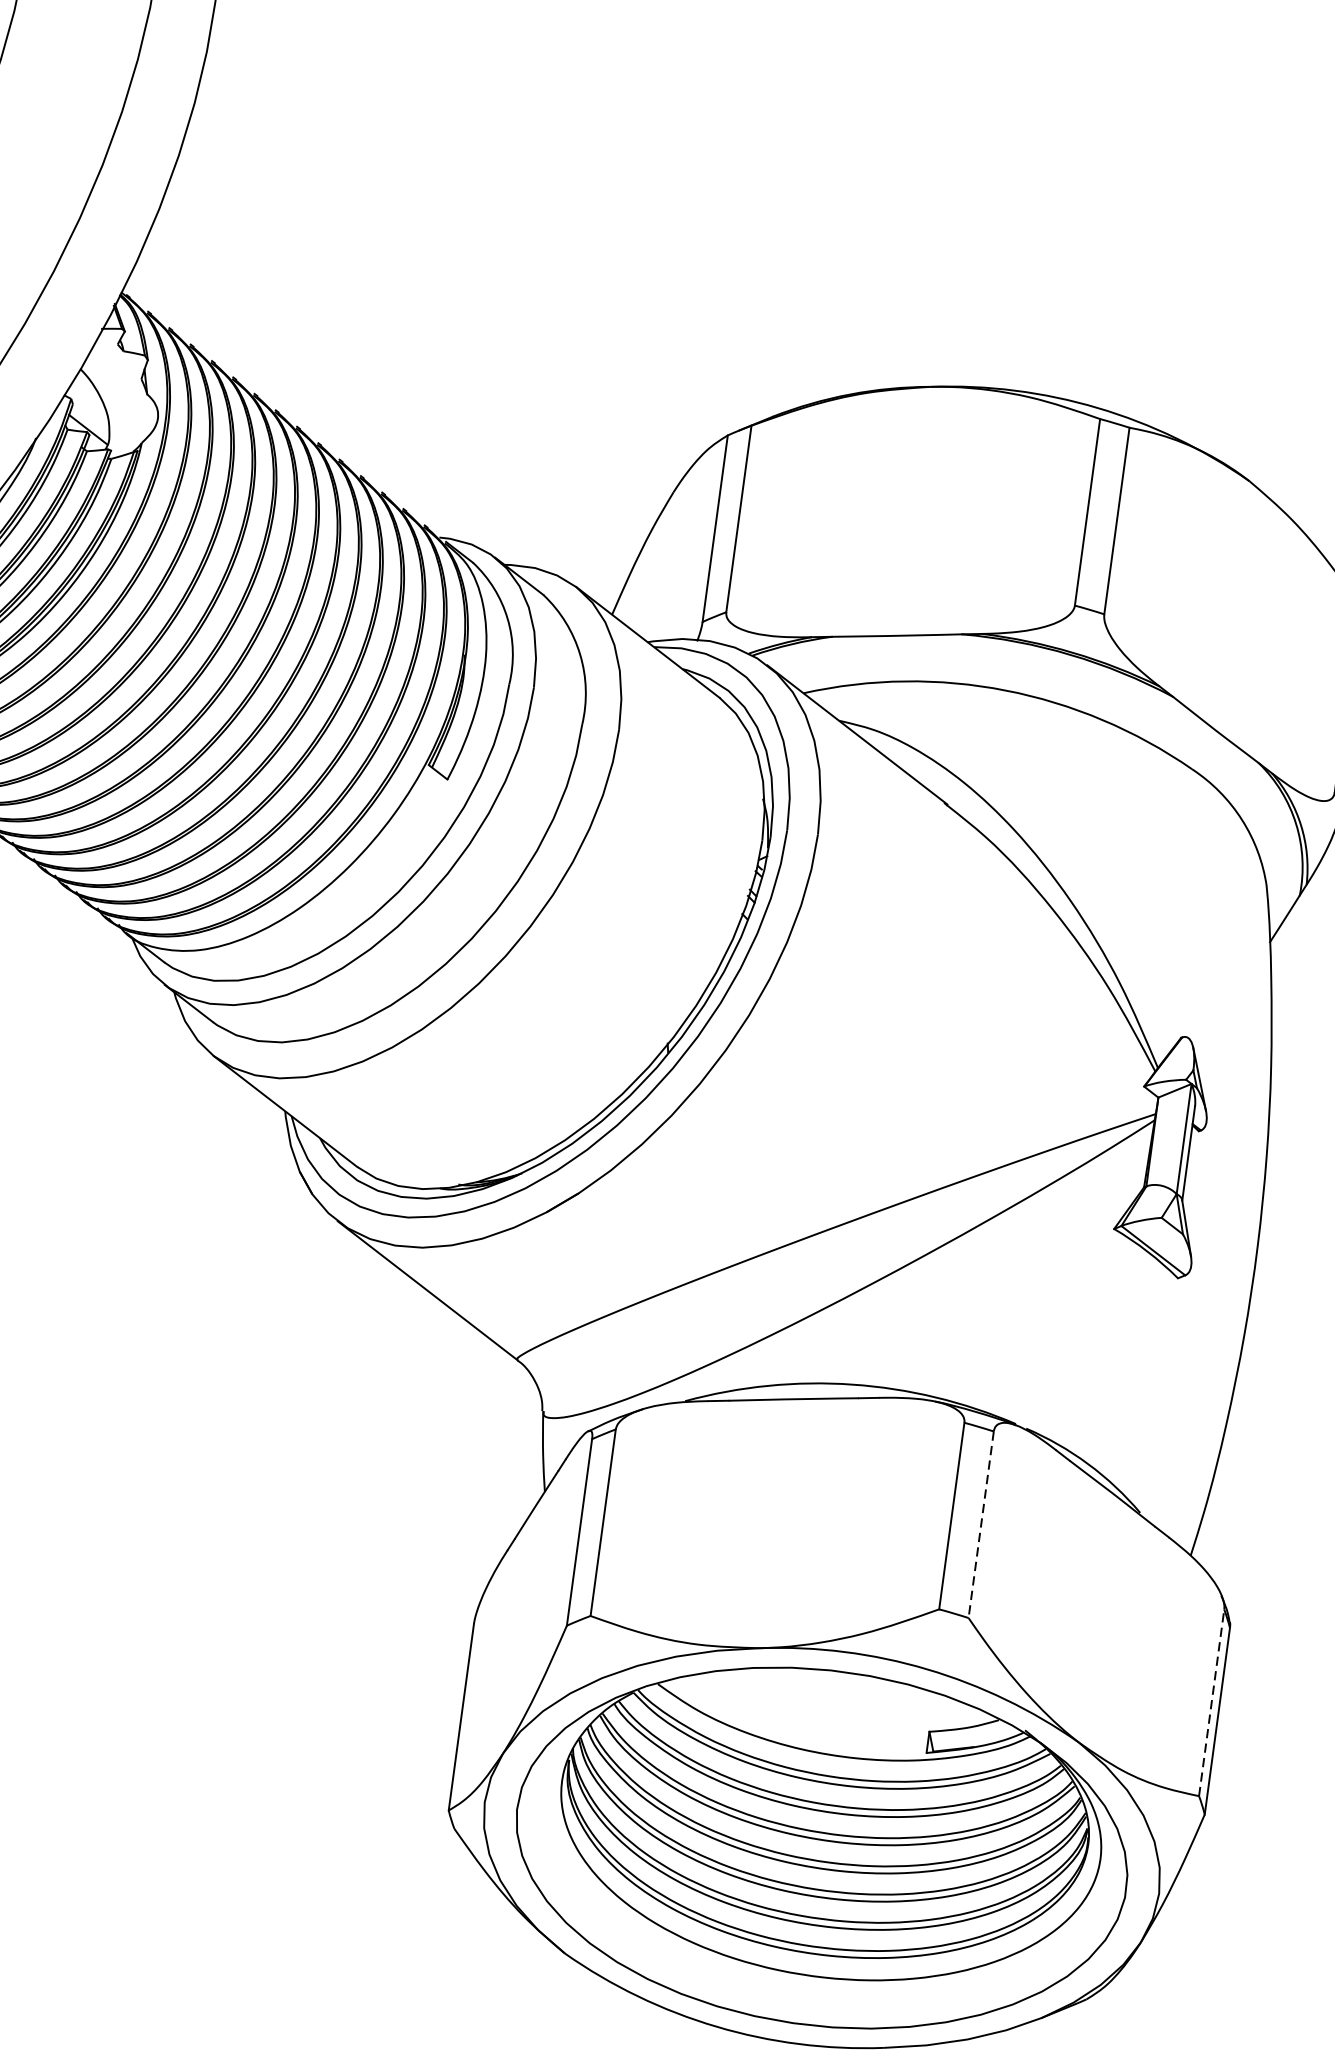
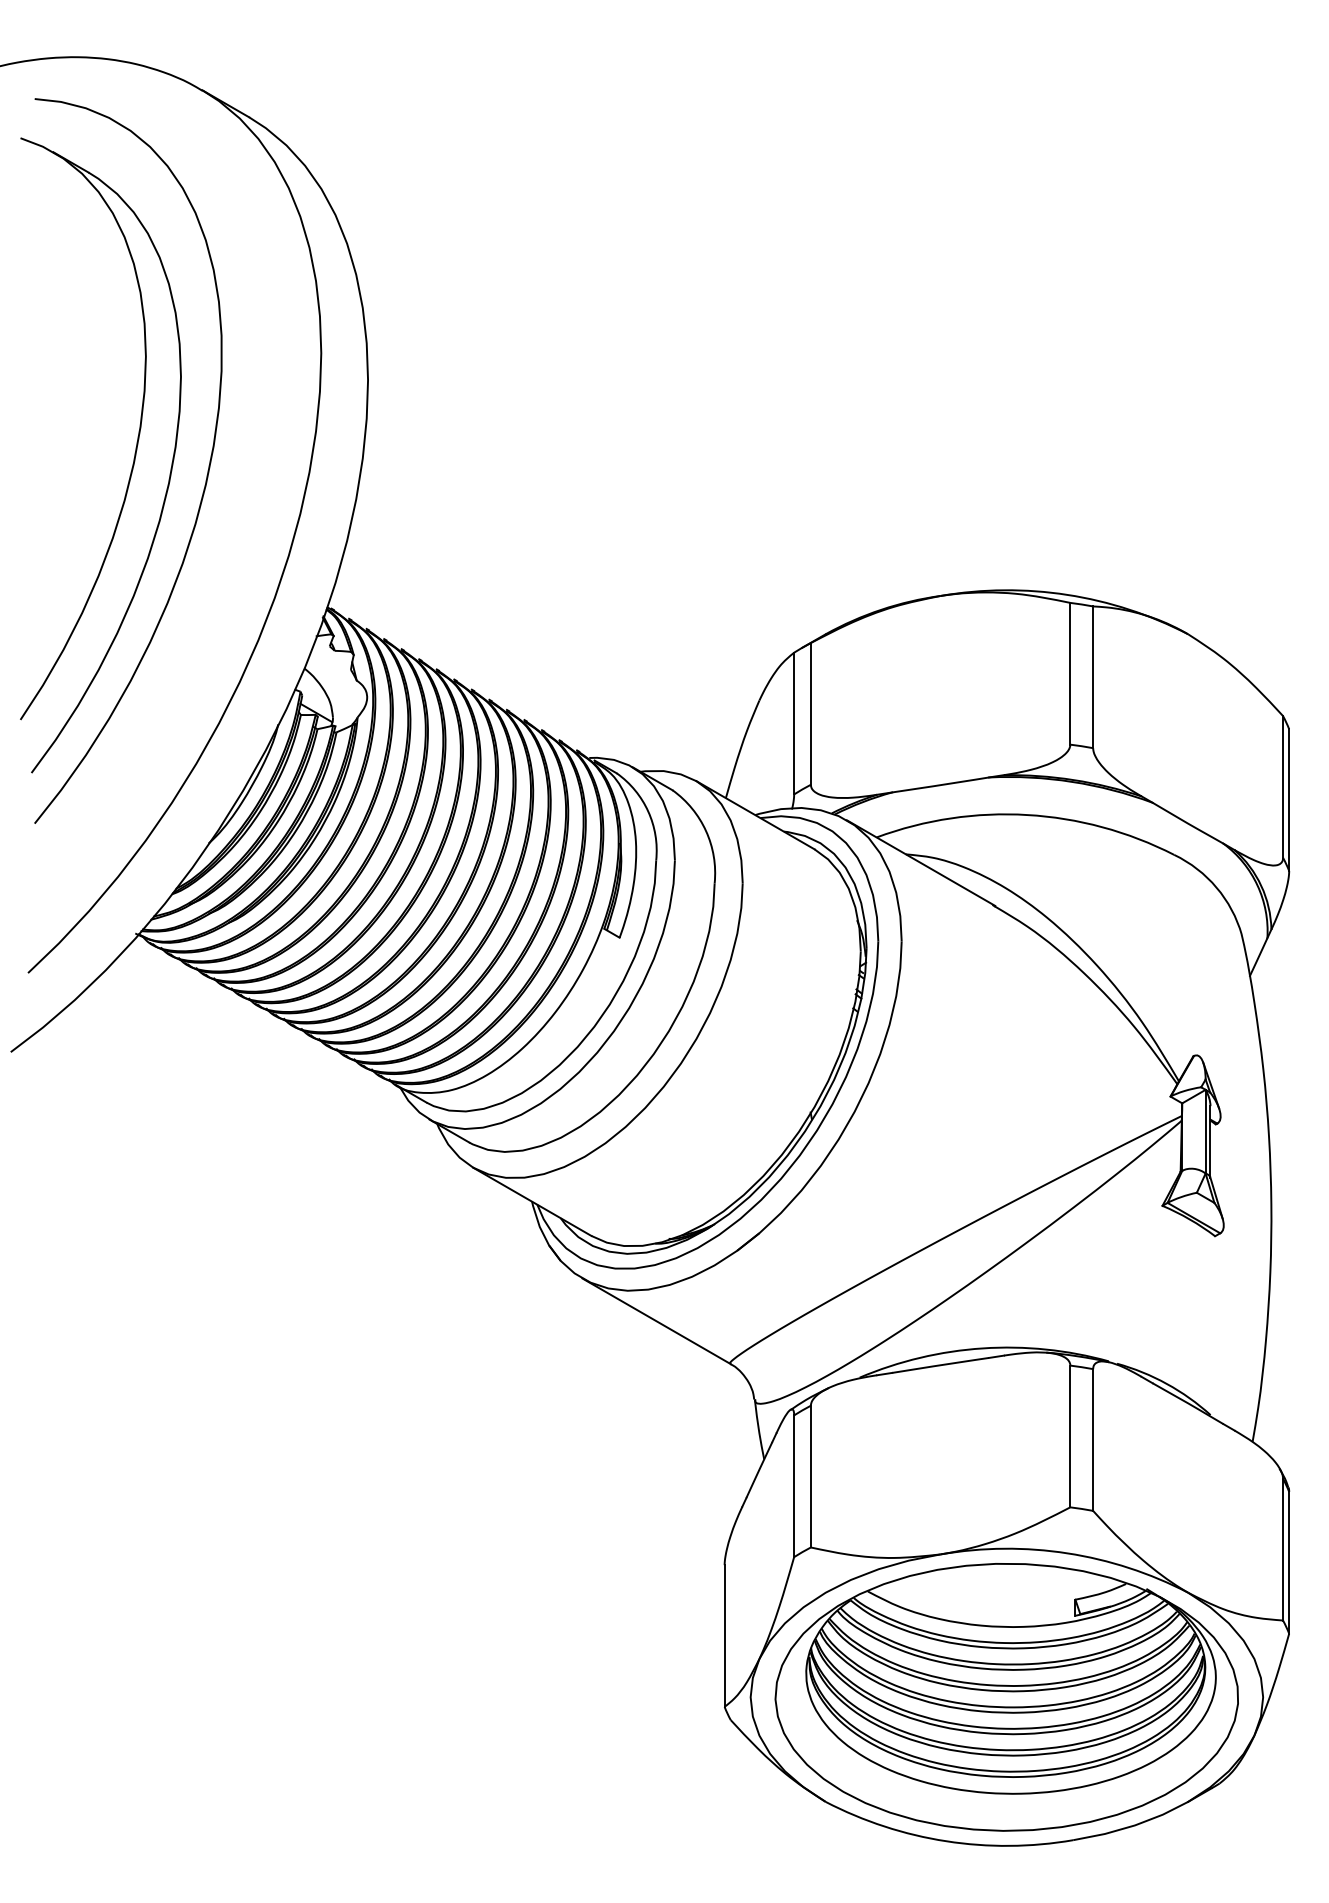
line: (981, 1525) -> (1093, 1440), dashed -> solid
line: (1212, 1702) -> (1283, 1549), dashed -> solid

